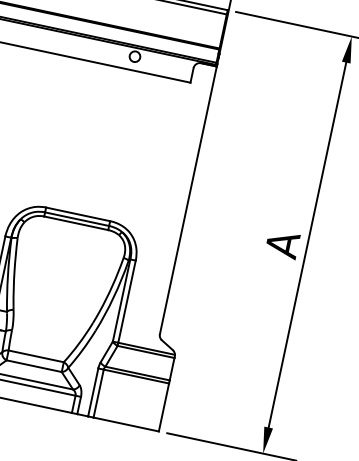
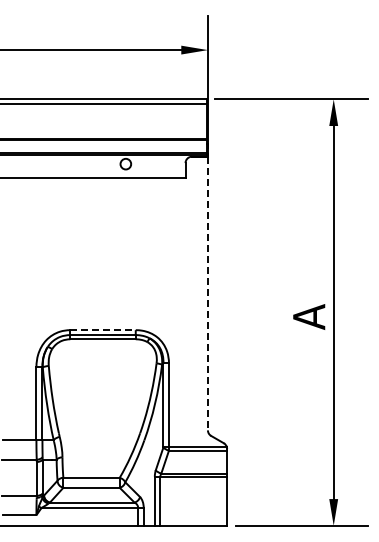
line: (187, 200) -> (207, 293), solid -> dashed
line: (78, 214) -> (103, 330), solid -> dashed

